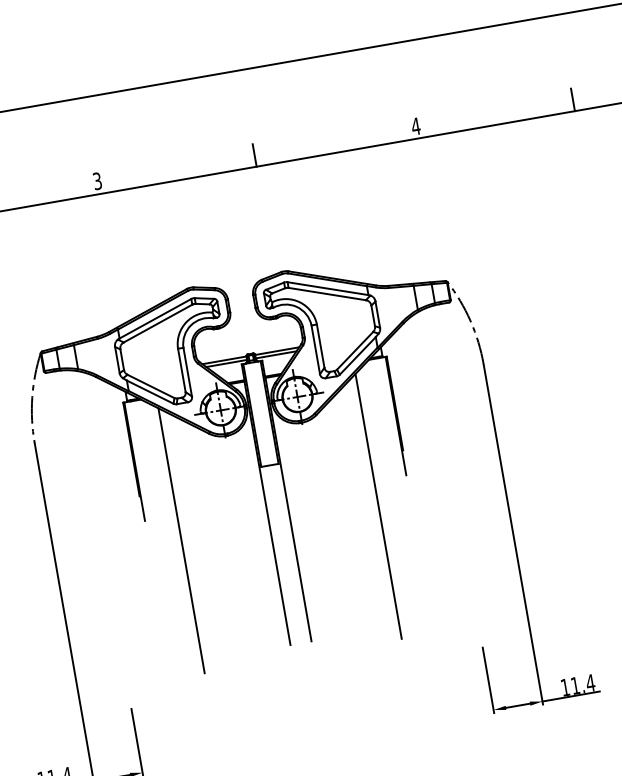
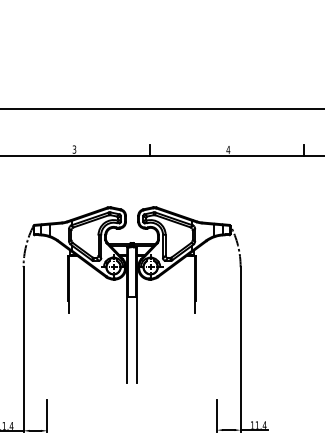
line: (378, 507) -> (179, 325), removed
line: (181, 541) -> (84, 325), removed

